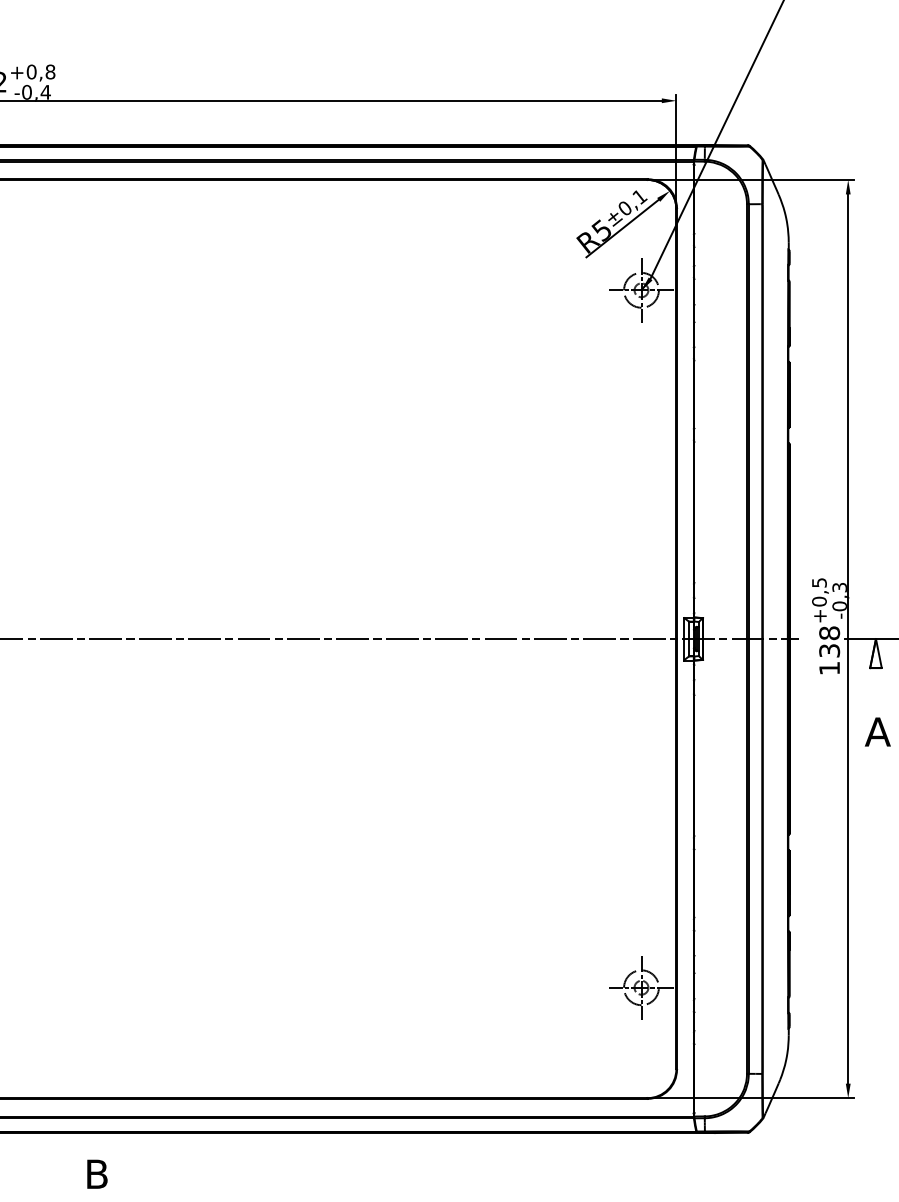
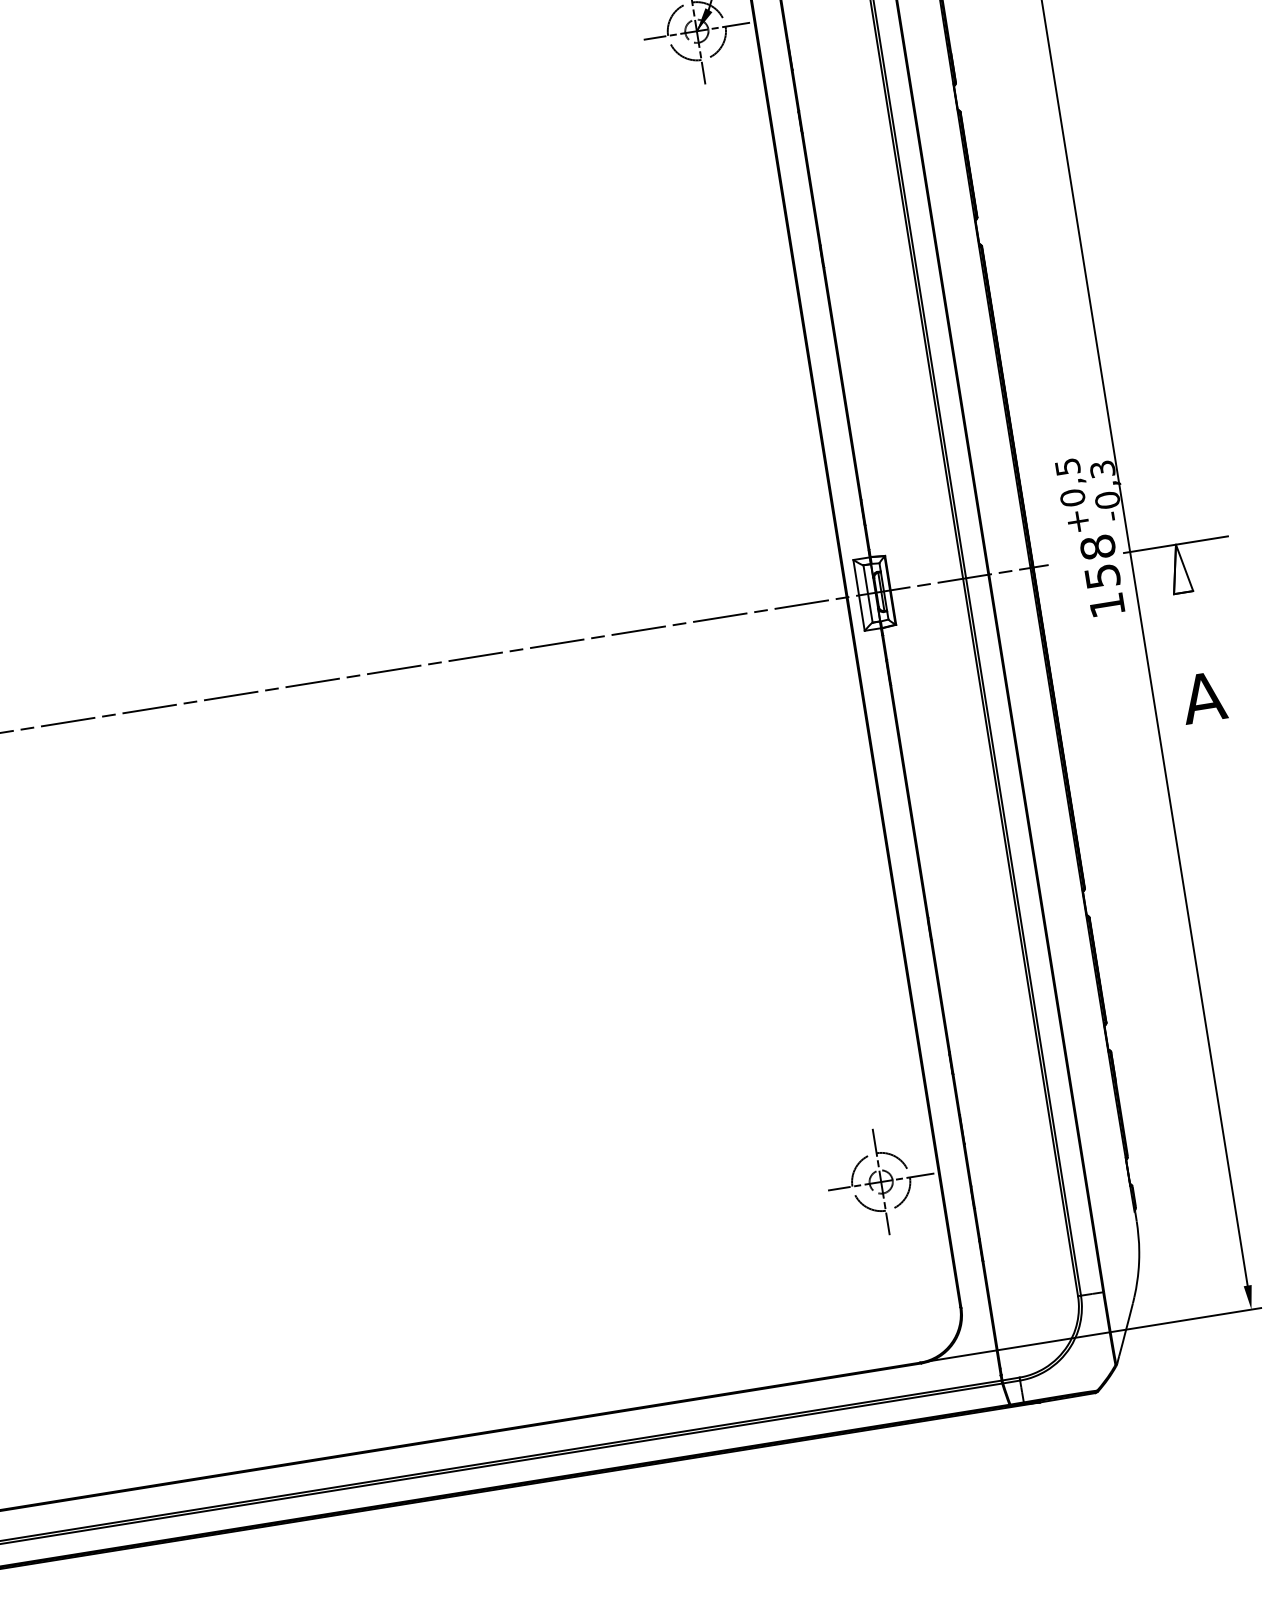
text: (829, 650) -> (1102, 575), 138 -> 158

